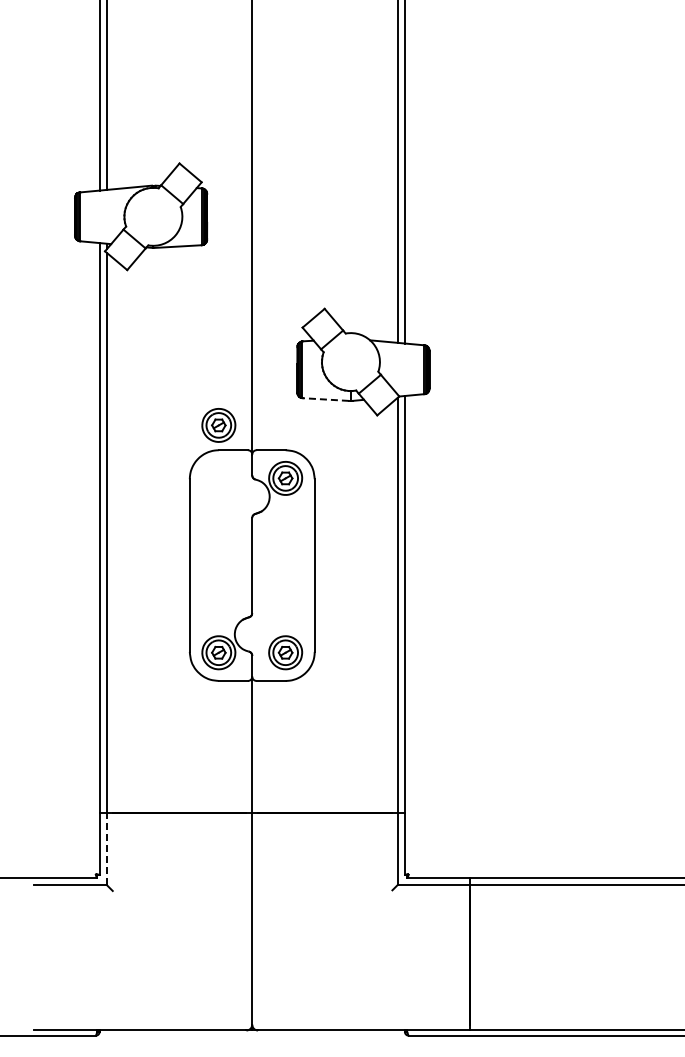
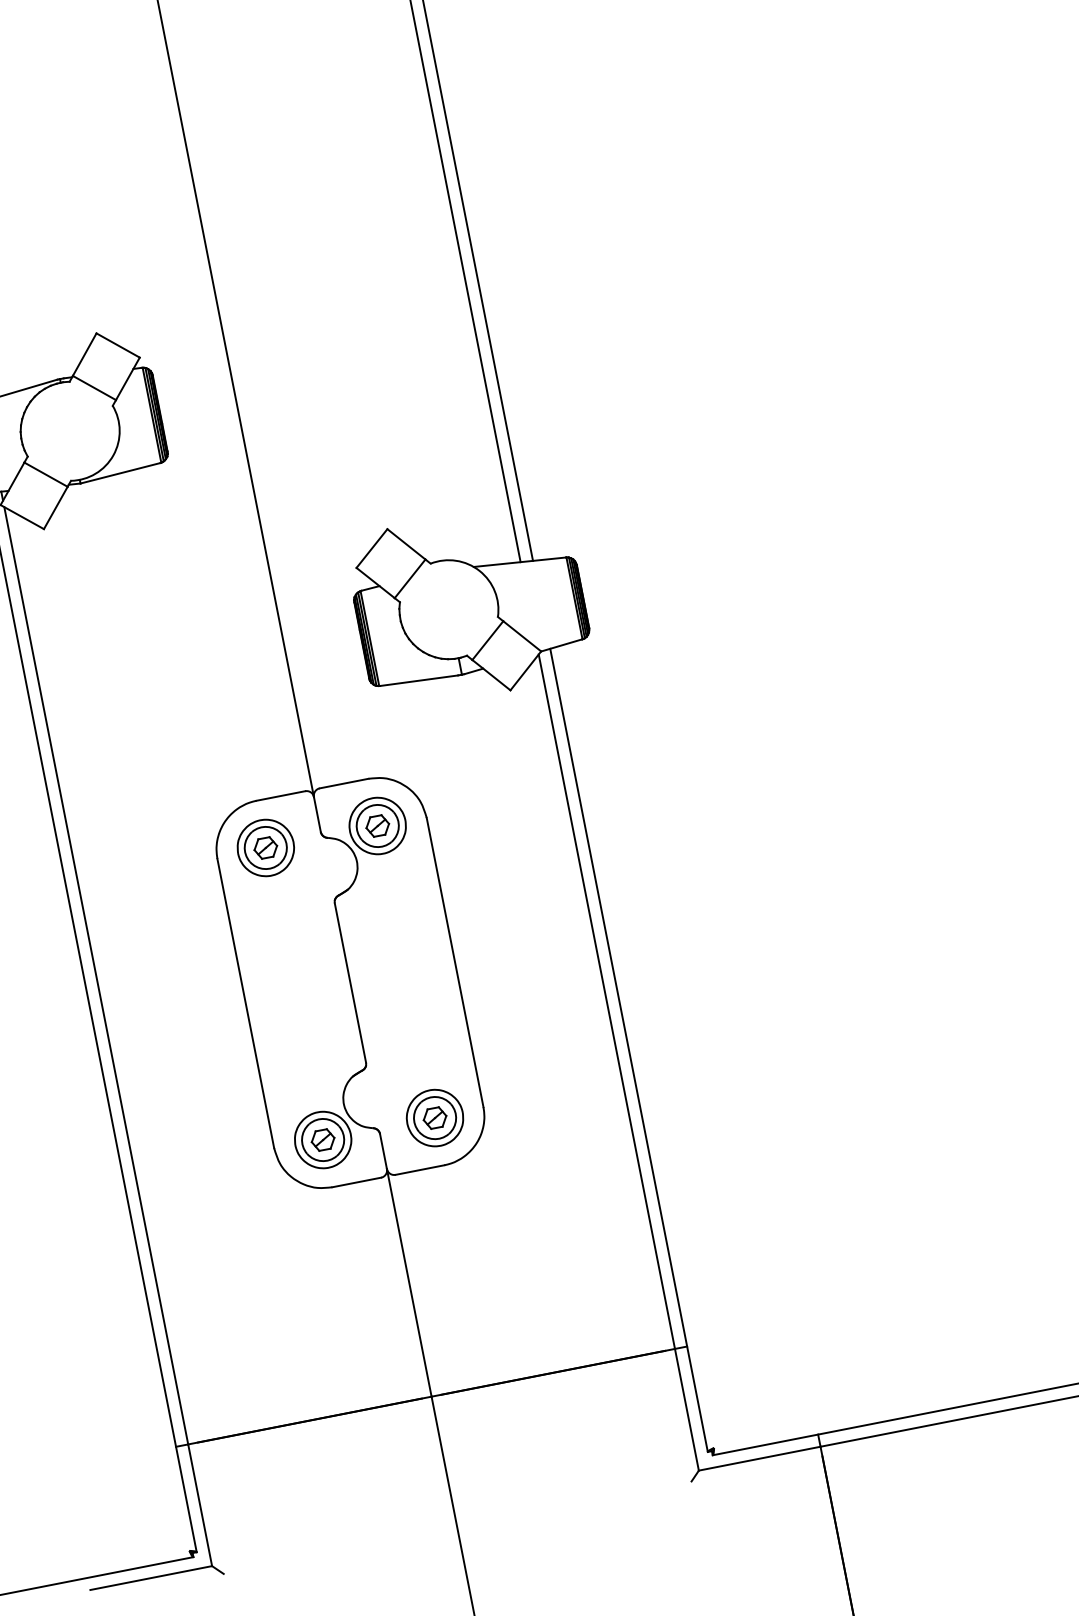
line: (325, 399) -> (418, 680), dashed -> solid
part: (218, 425) -> (265, 848), moved
line: (106, 848) -> (199, 1504), dashed -> solid

